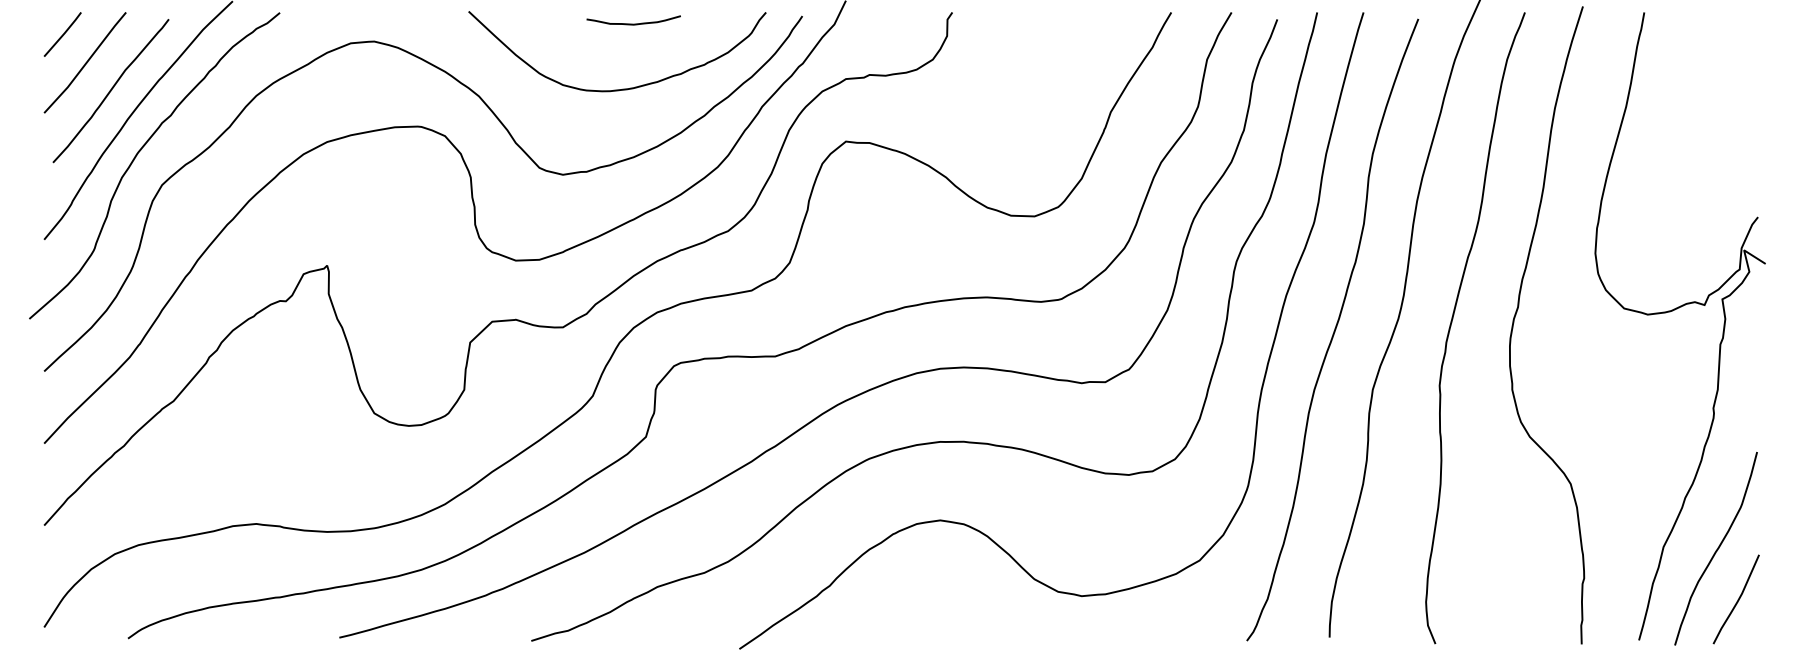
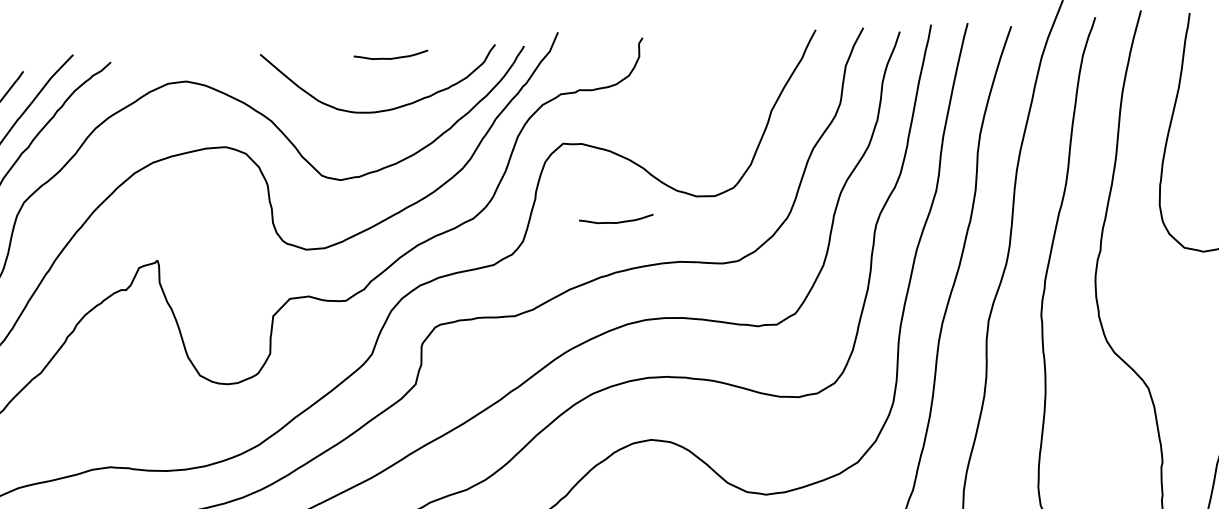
curve: (908, 243) -> (616, 222), added

